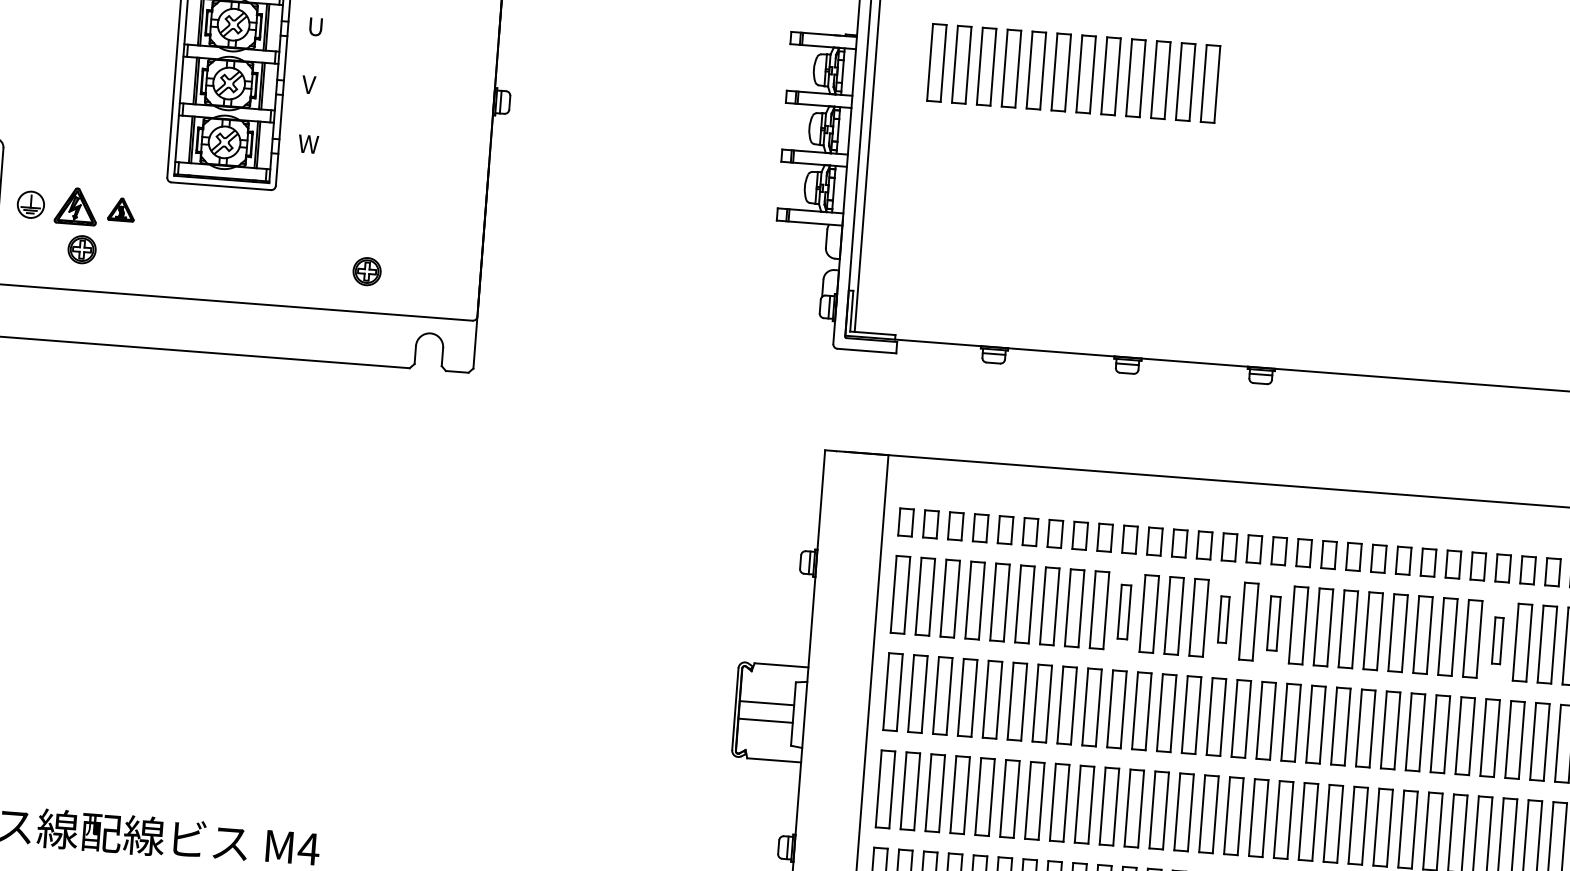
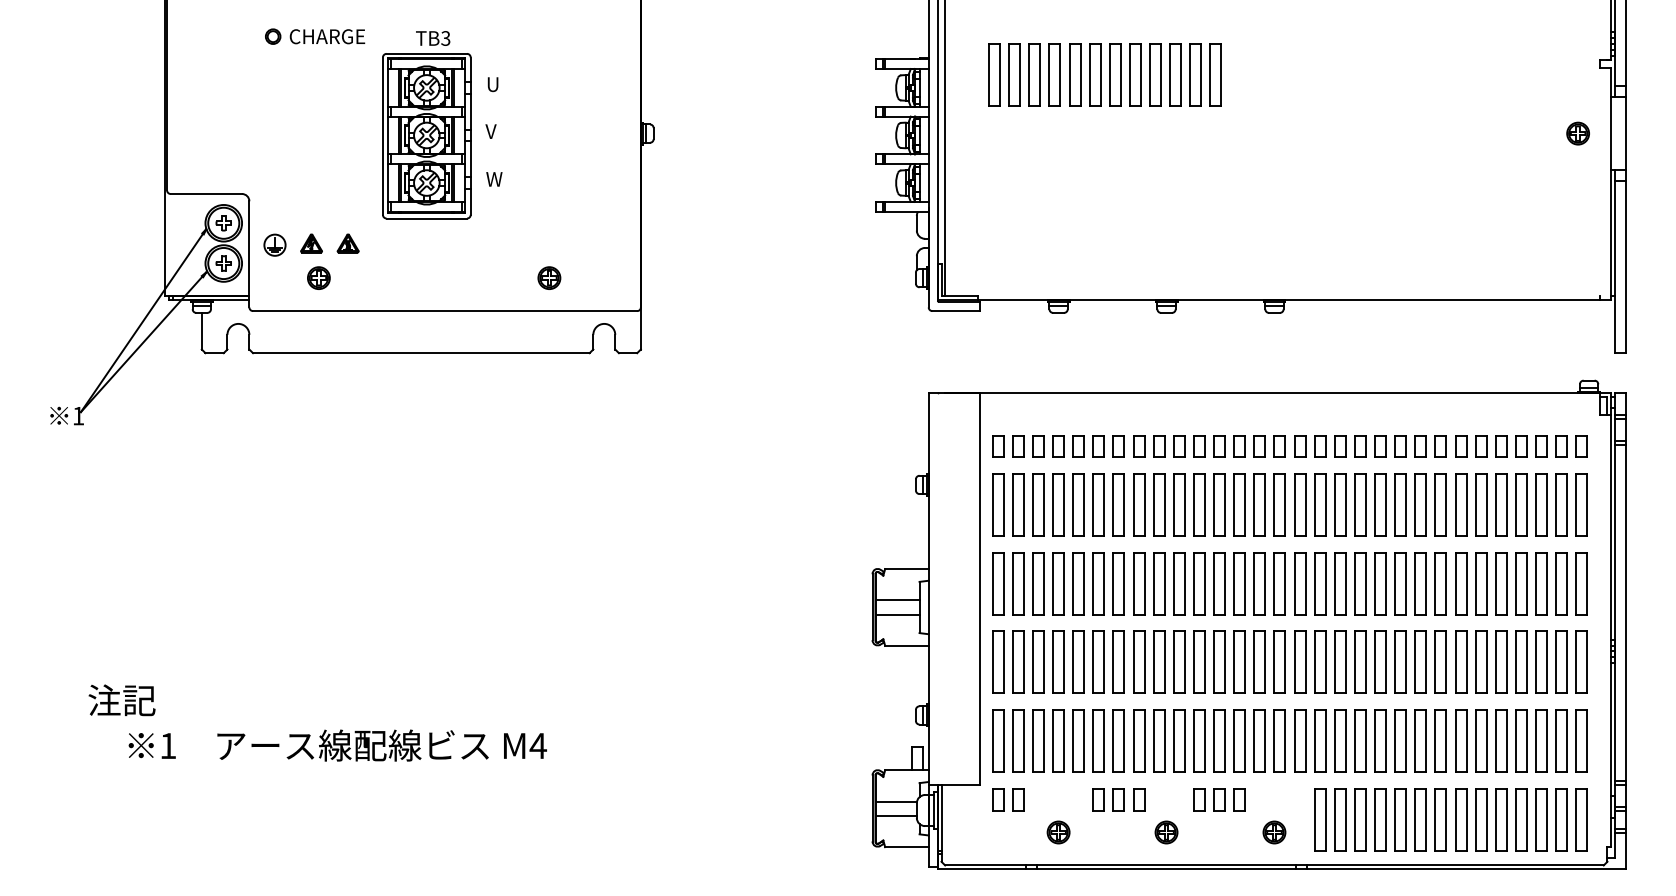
part: (76, 206) -> (311, 243), size x0.62
part: (1124, 611) -> (1179, 504), size x1.43
part: (1223, 619) -> (1259, 504), size x1.67
part: (1274, 622) -> (1300, 504), size x1.43
part: (1498, 640) -> (1481, 504), size x1.67

